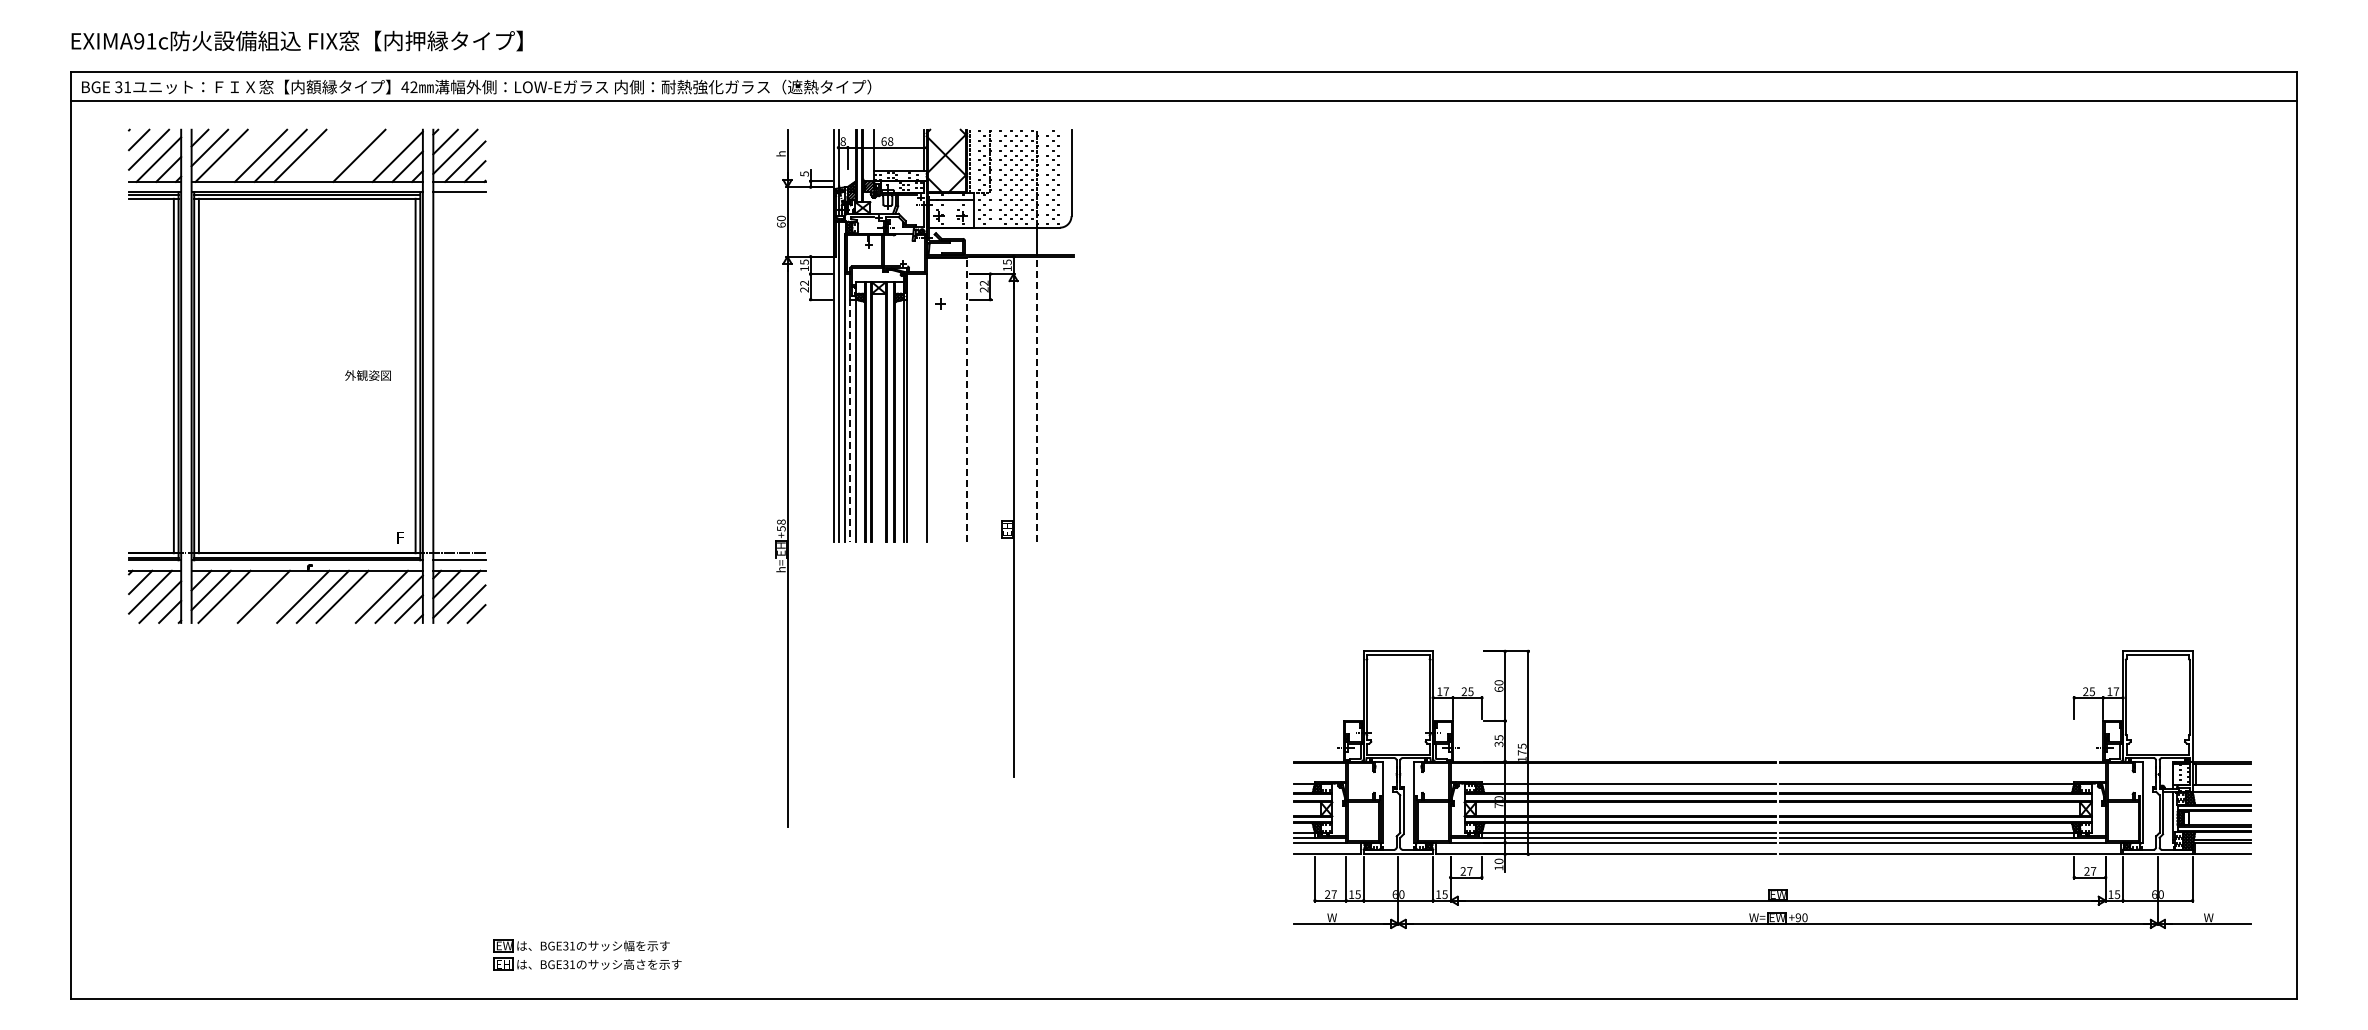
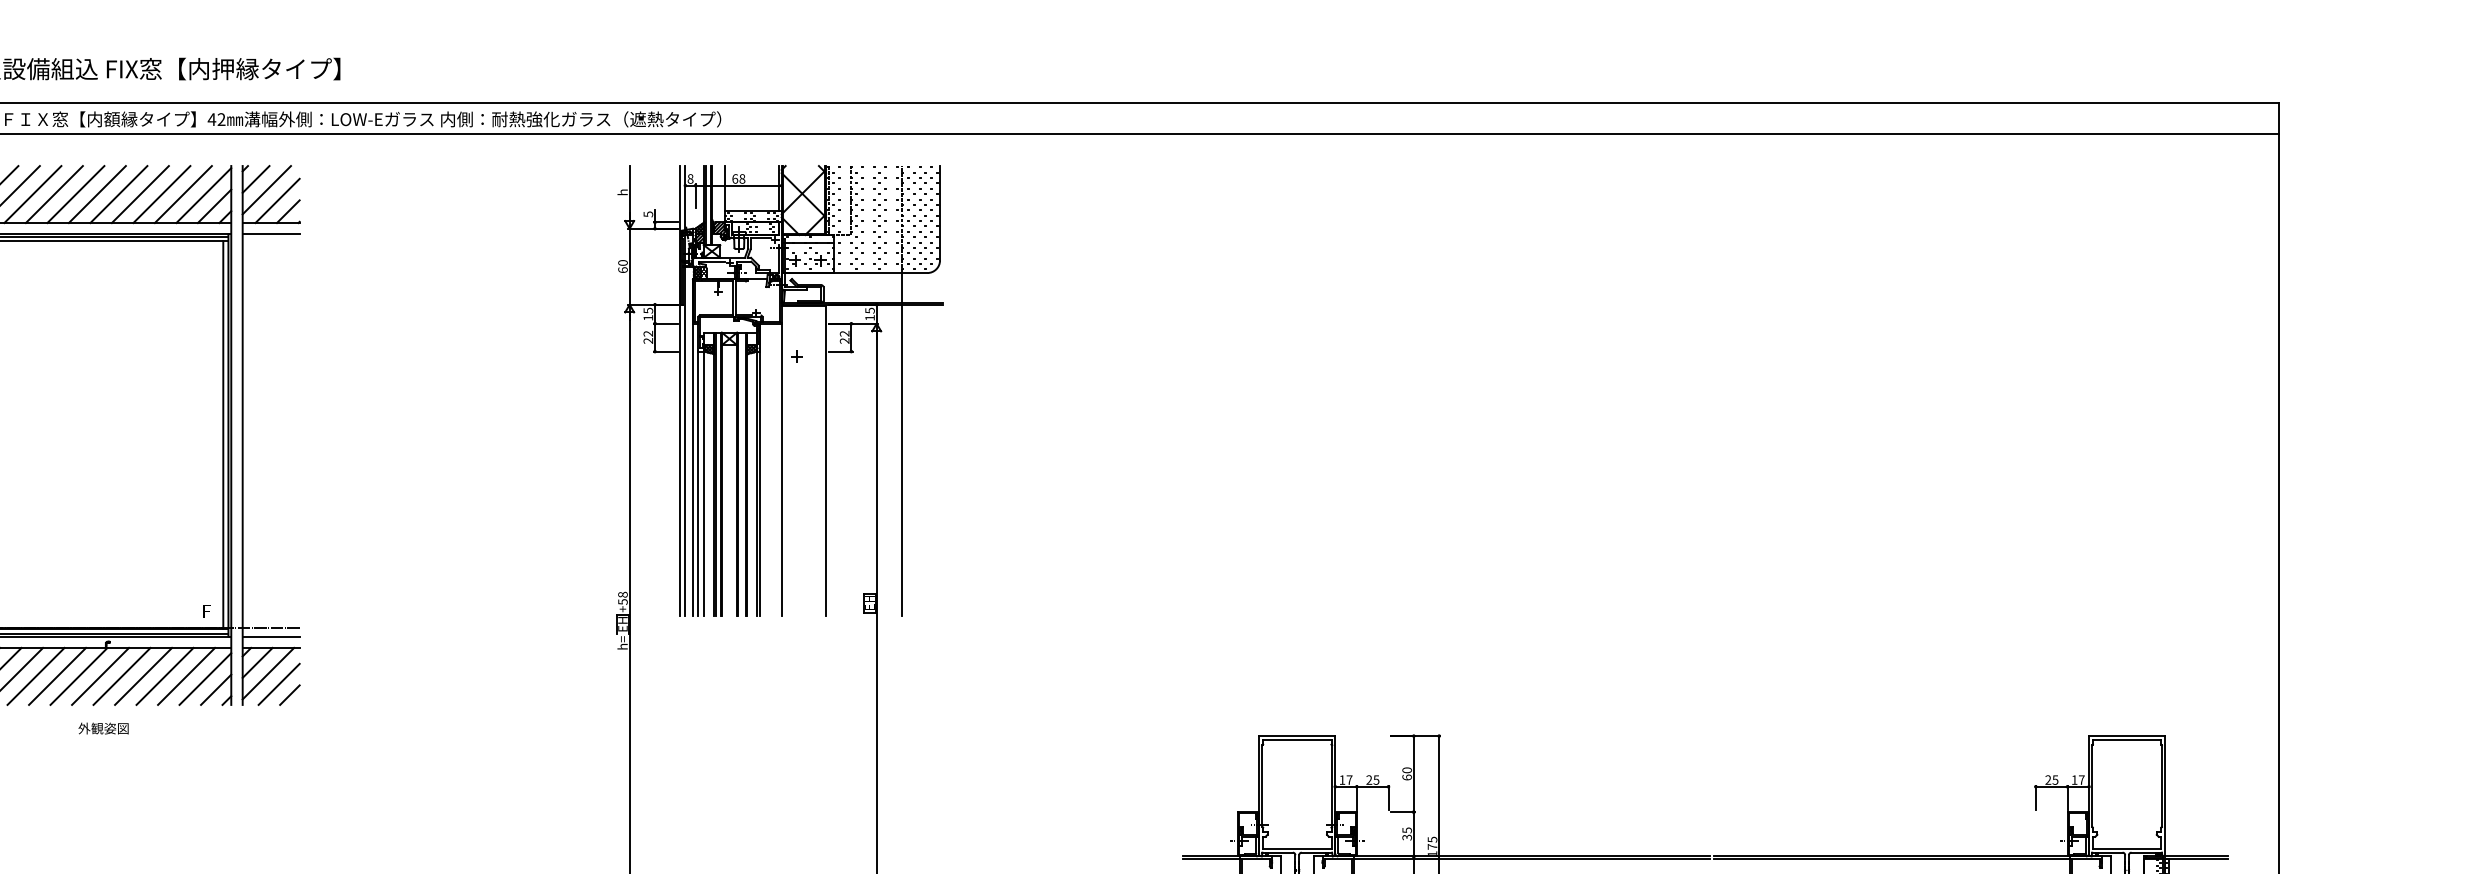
line: (241, 155) -> (33, 194), added
line: (319, 155) -> (118, 194), added
line: (339, 155) -> (140, 194), added
line: (379, 155) -> (183, 194), added
text: (367, 375) -> (103, 728), moved
line: (967, 399) -> (826, 460), dashed -> solid
line: (1036, 399) -> (901, 460), dashed -> solid
line: (850, 421) -> (698, 484), dashed -> solid
line: (244, 596) -> (36, 676), added
line: (283, 596) -> (78, 676), added
line: (362, 596) -> (165, 676), added

